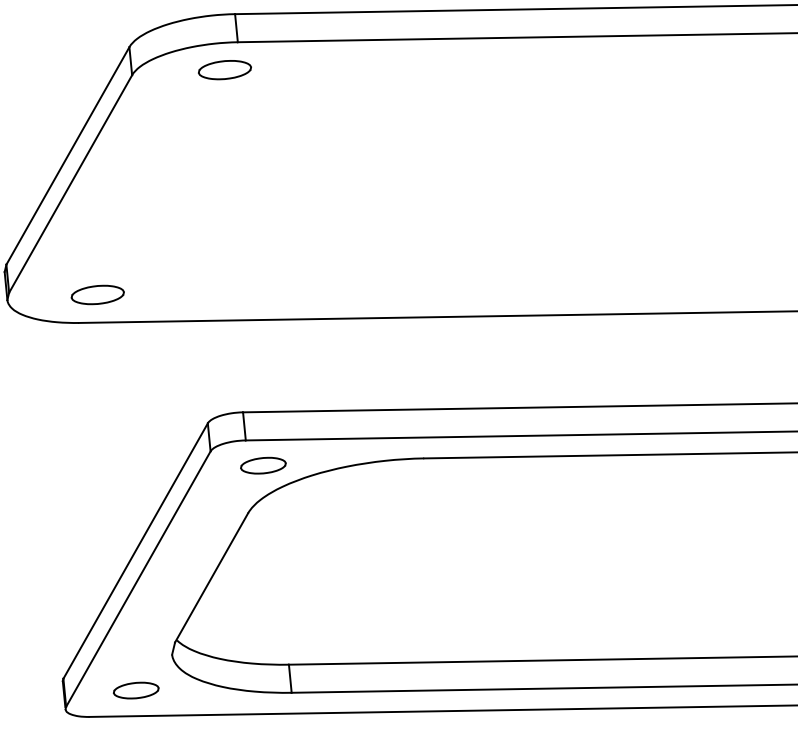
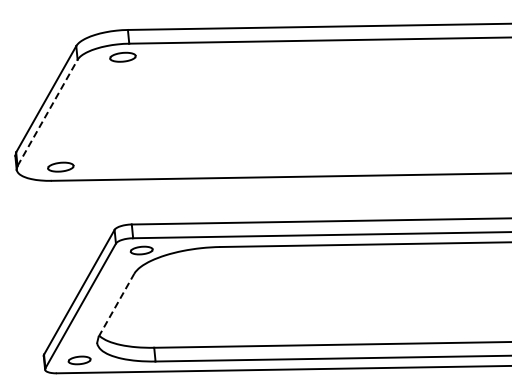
line: (70, 183) -> (47, 112), solid -> dashed
line: (211, 576) -> (116, 304), solid -> dashed

